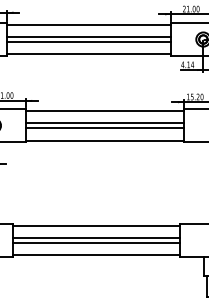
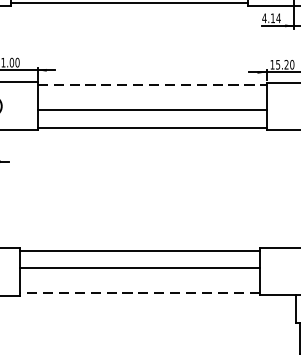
line: (105, 111) -> (152, 85), solid -> dashed
line: (104, 123) -> (151, 103), removed
line: (96, 242) -> (139, 275), removed
line: (95, 254) -> (138, 292), solid -> dashed

